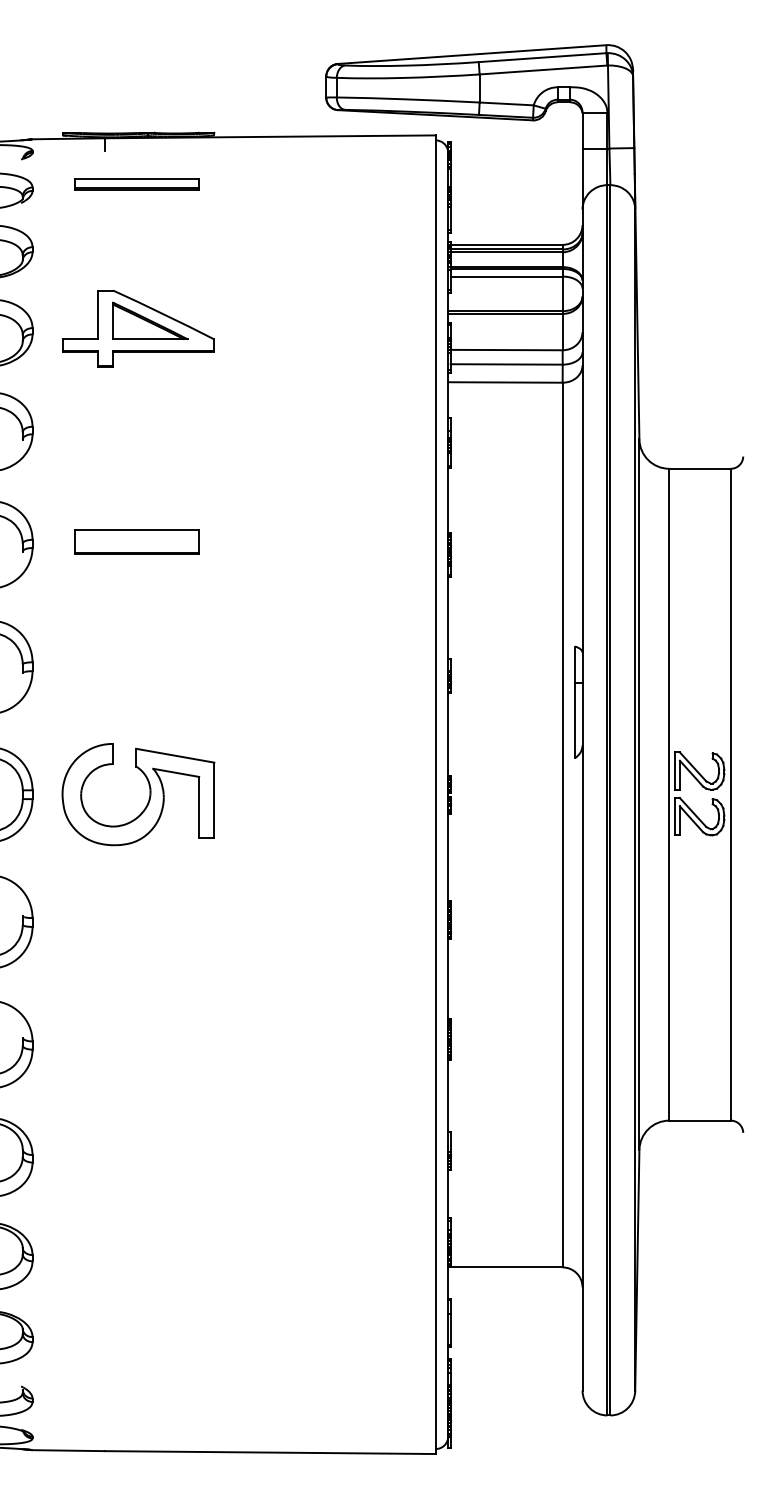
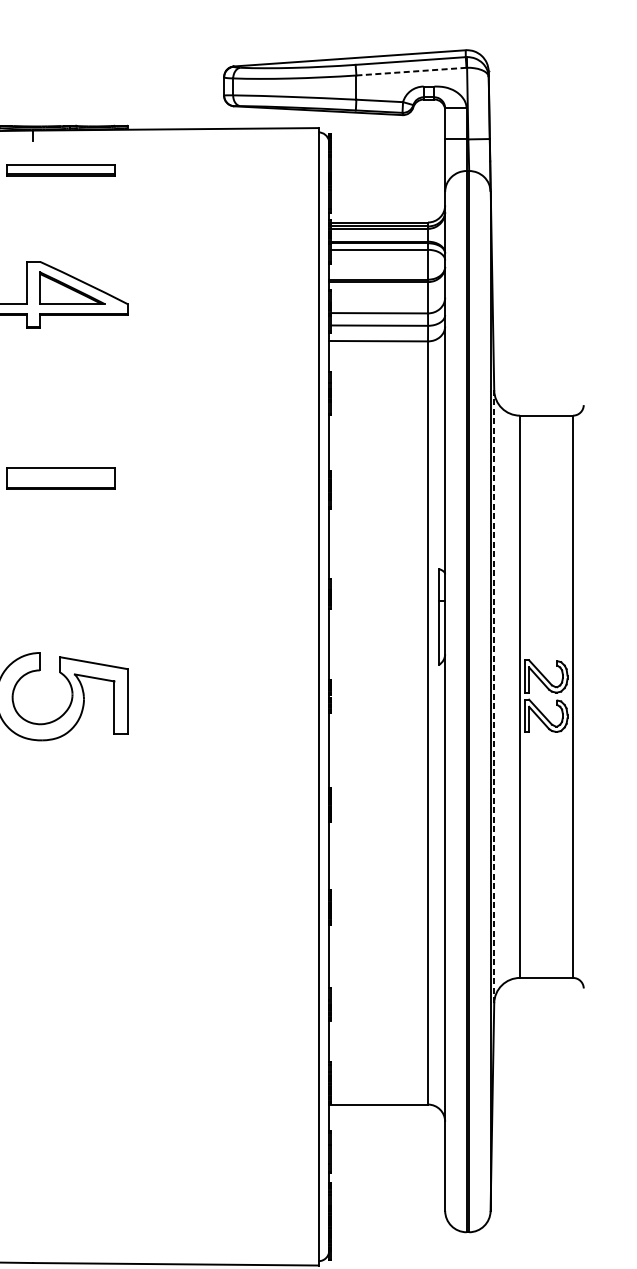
line: (543, 70) -> (411, 72), solid -> dashed
line: (639, 794) -> (494, 696), solid -> dashed

